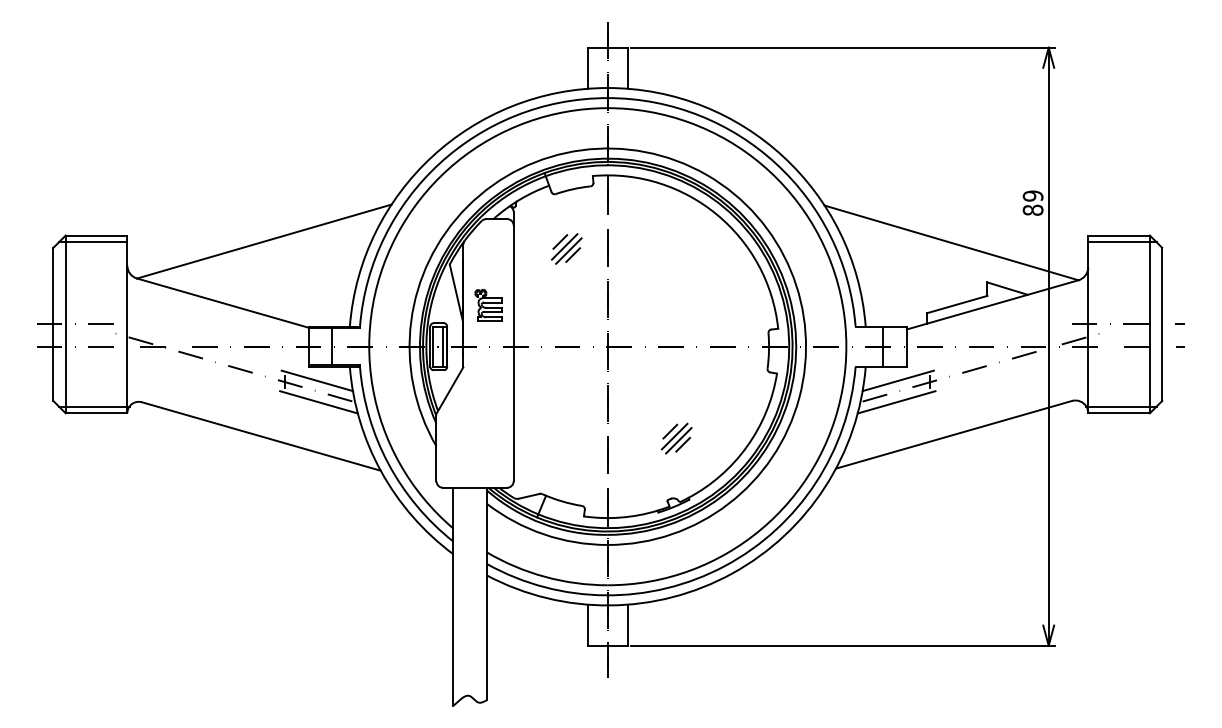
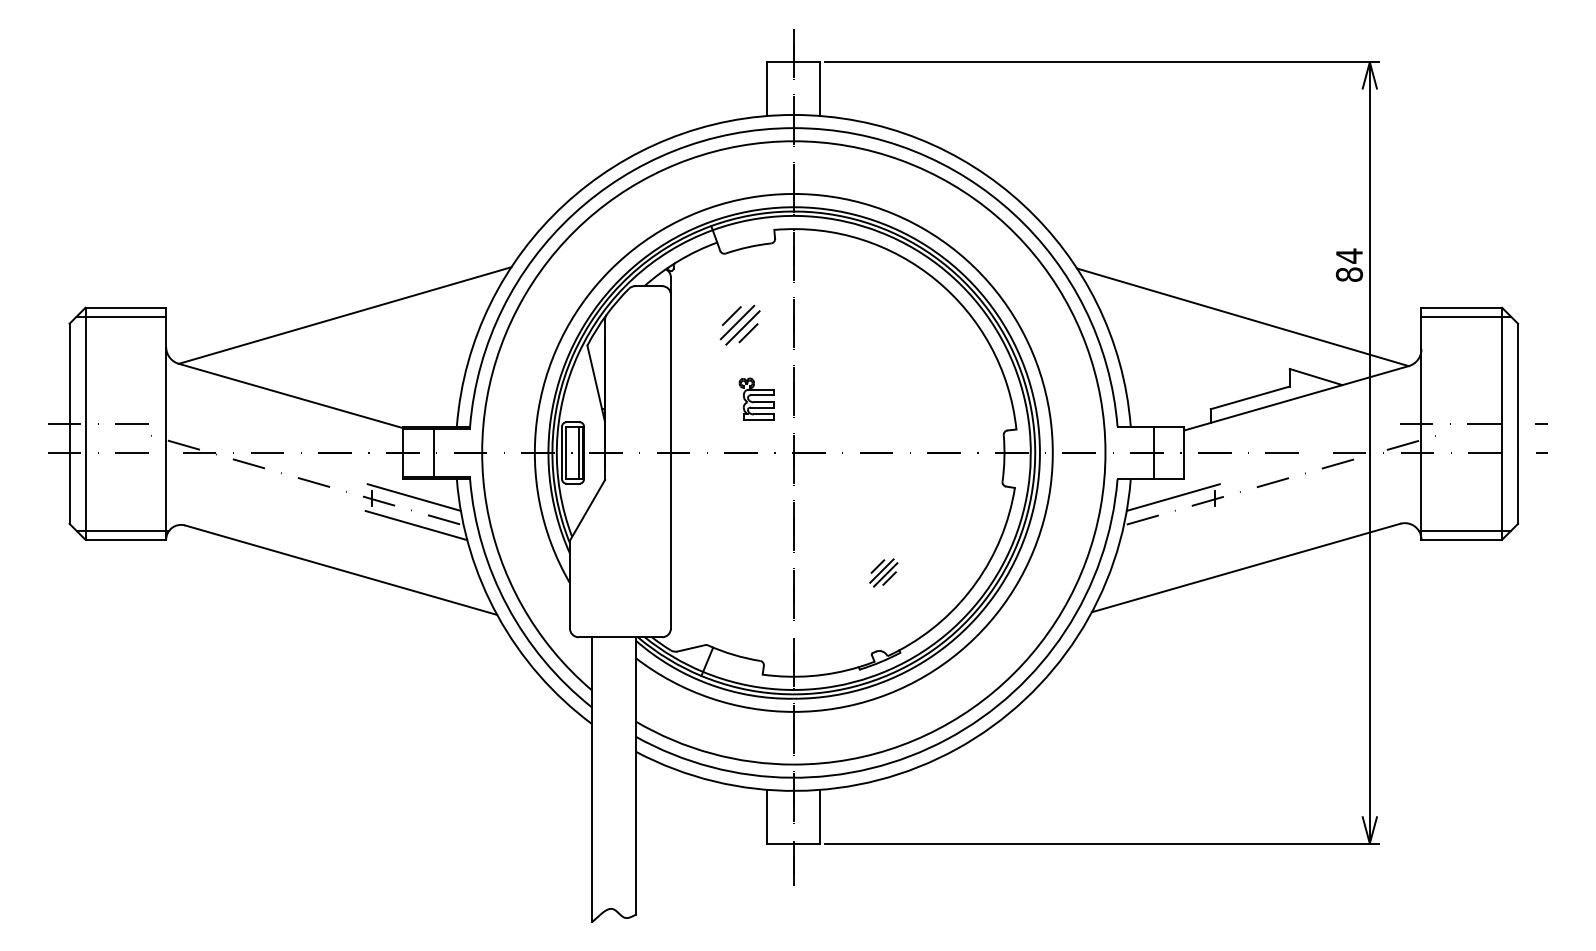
text: (1032, 195) -> (1348, 255), 89 -> 84
part: (488, 304) -> (756, 397), moved
line: (896, 402) -> (1170, 525), removed
part: (676, 438) -> (883, 572), size x0.7

